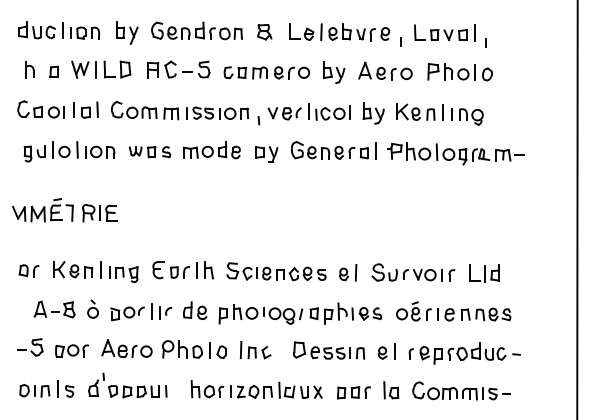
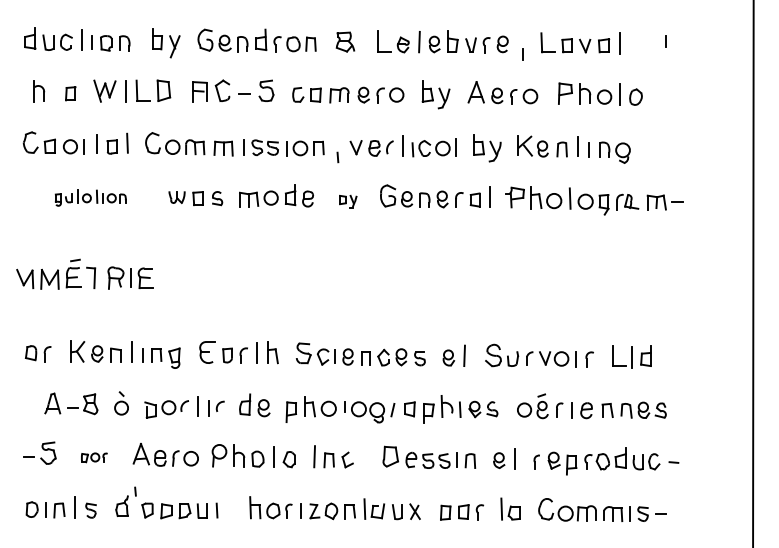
line: (485, 42) -> (664, 41), moved
part: (69, 151) -> (90, 197), size x0.6
part: (266, 154) -> (347, 201), size x0.6
part: (72, 350) -> (94, 457), size x0.6

